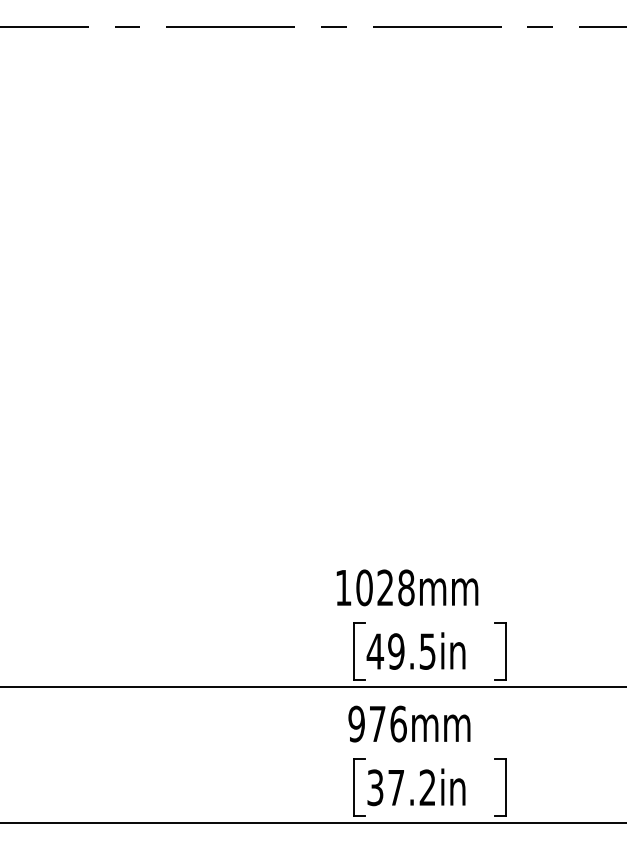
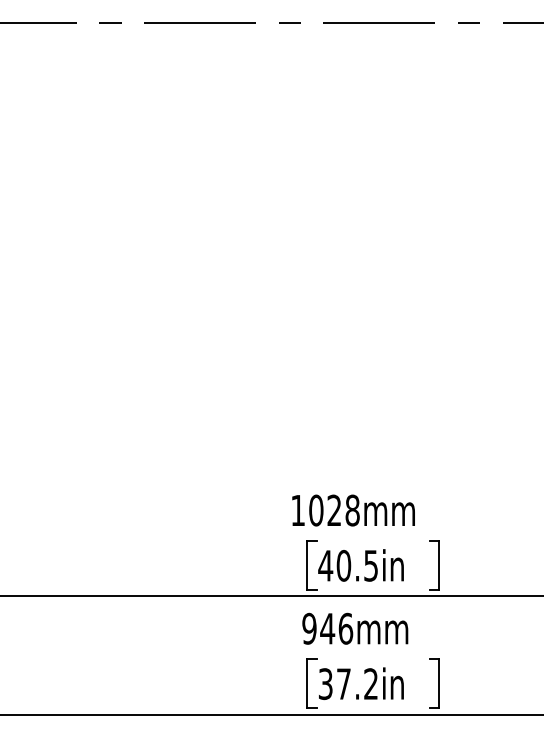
text: (396, 651) -> (344, 565), 49.5in -> 40.5in
text: (377, 723) -> (327, 628), 976mm -> 946mm

